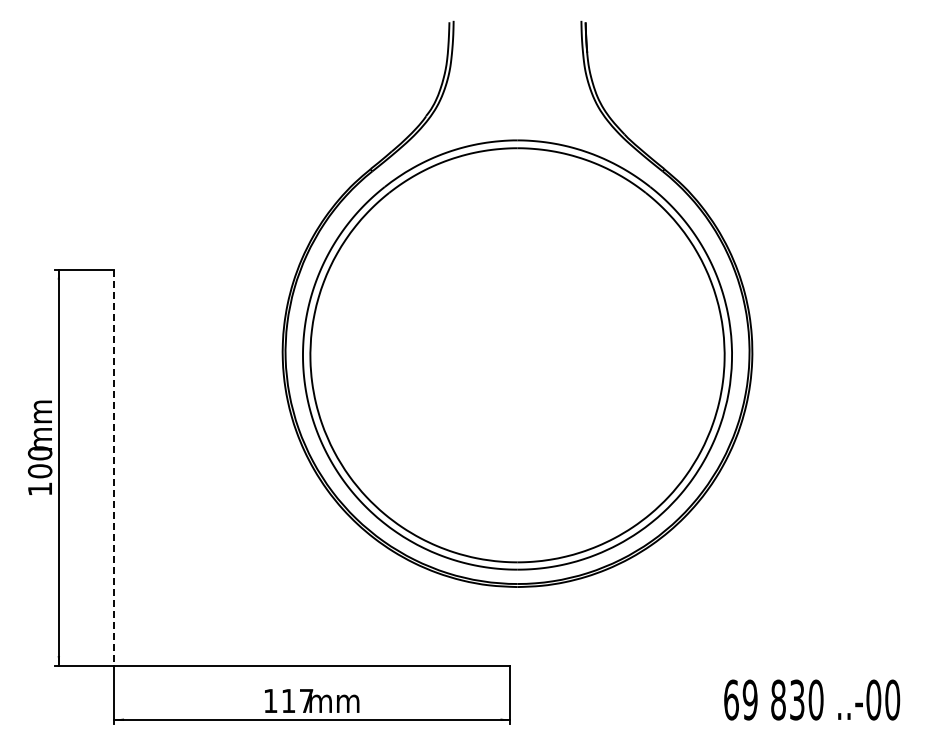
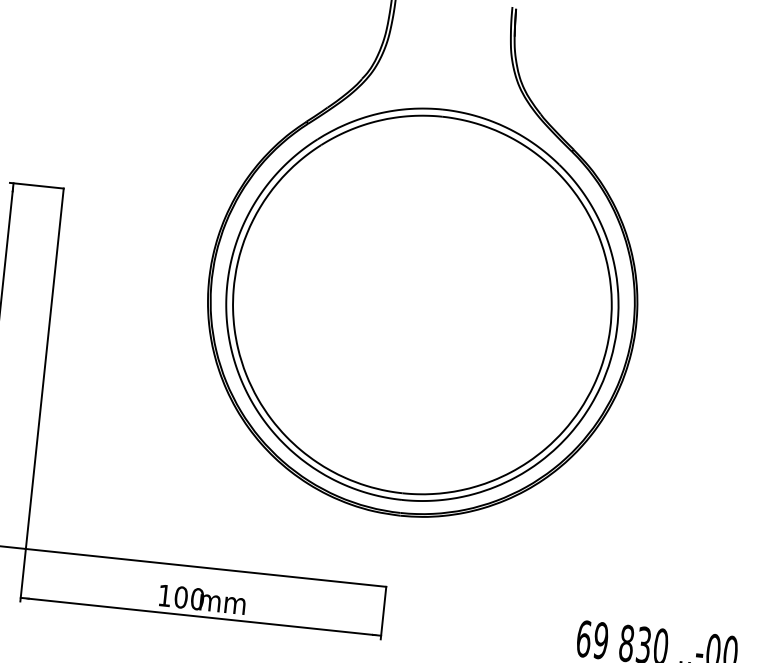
line: (114, 468) -> (45, 369), dashed -> solid
text: (297, 700) -> (189, 597), 117 -> 100

